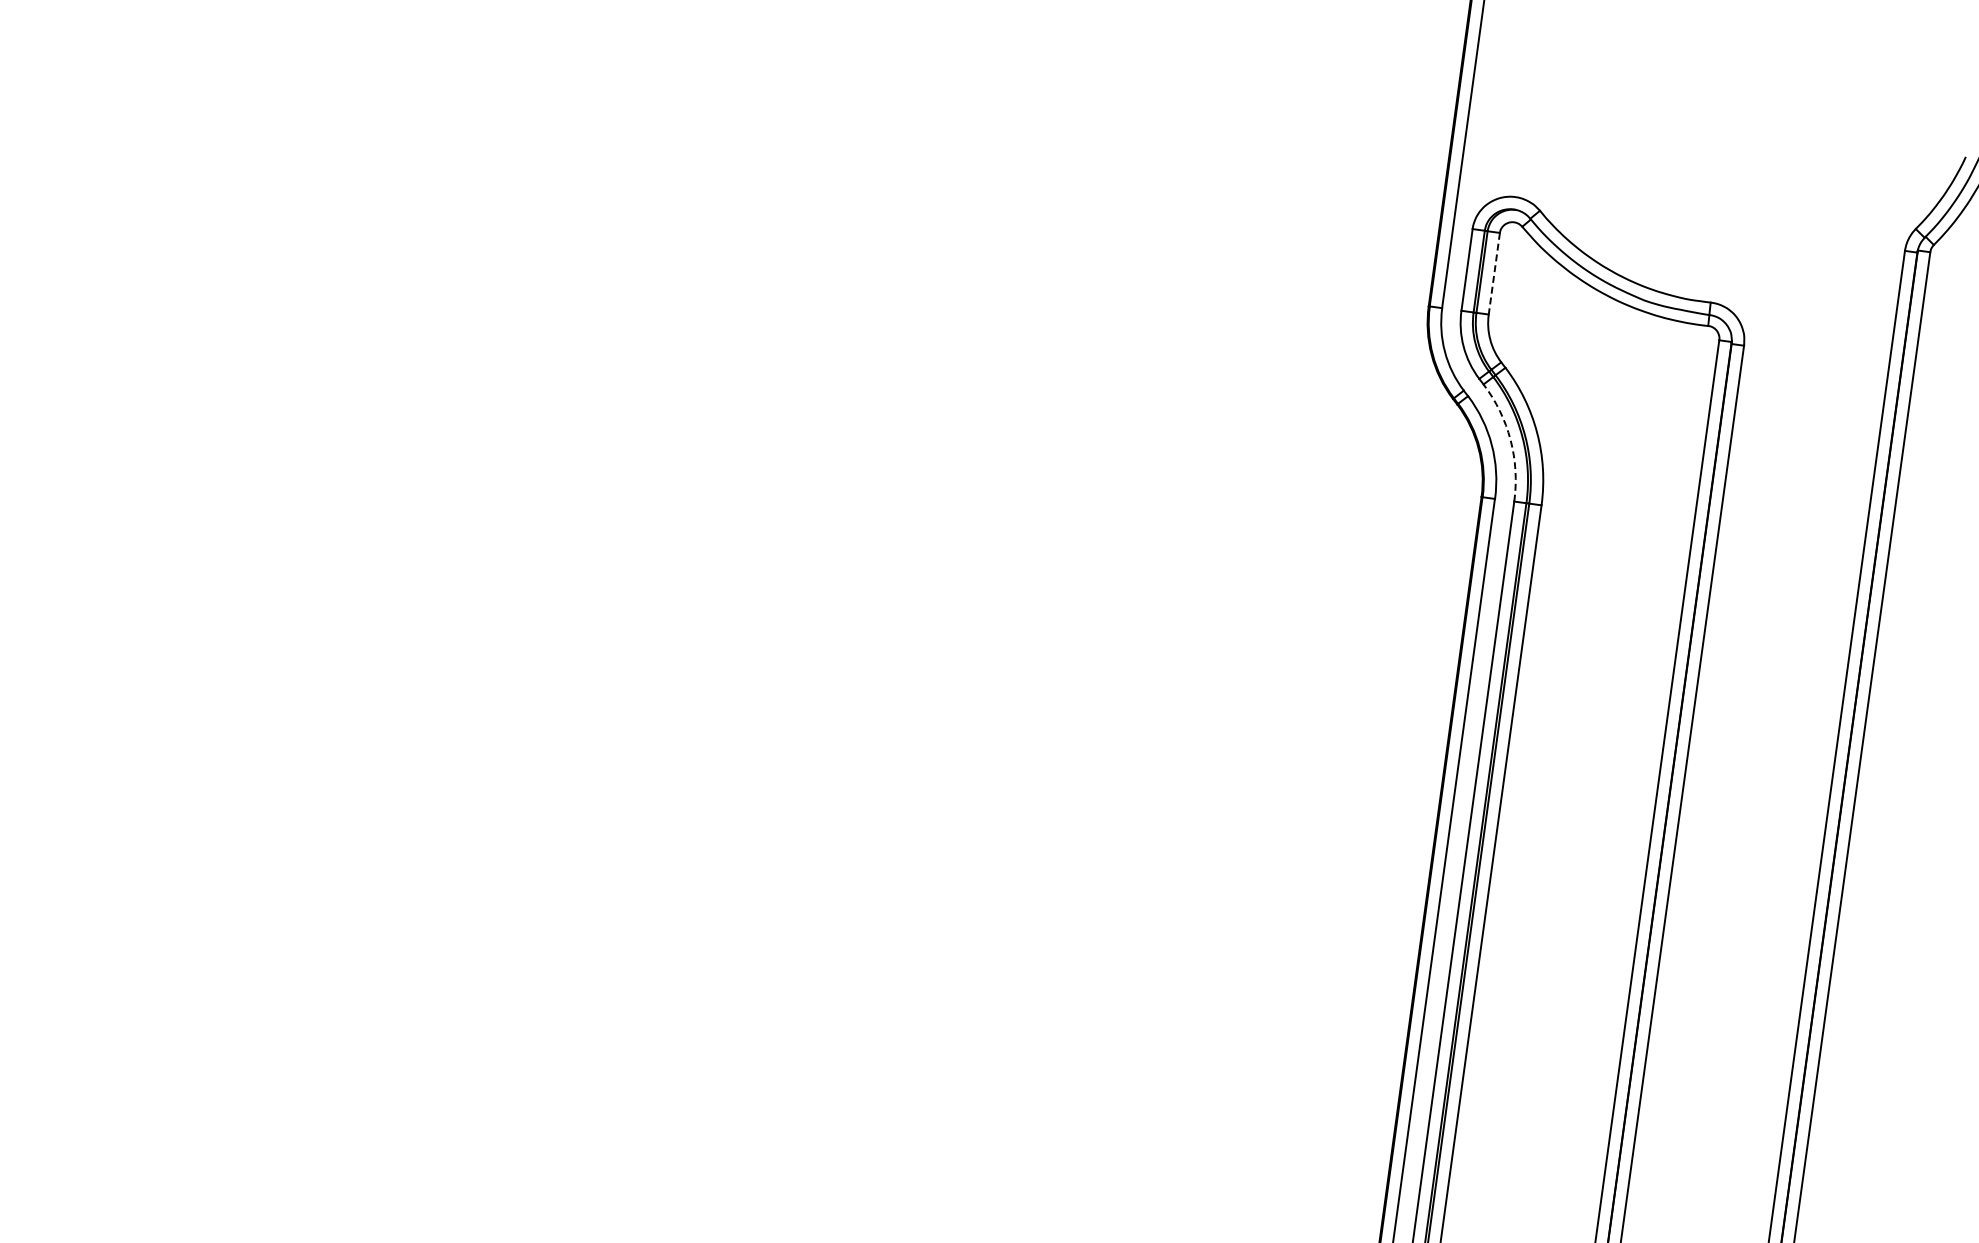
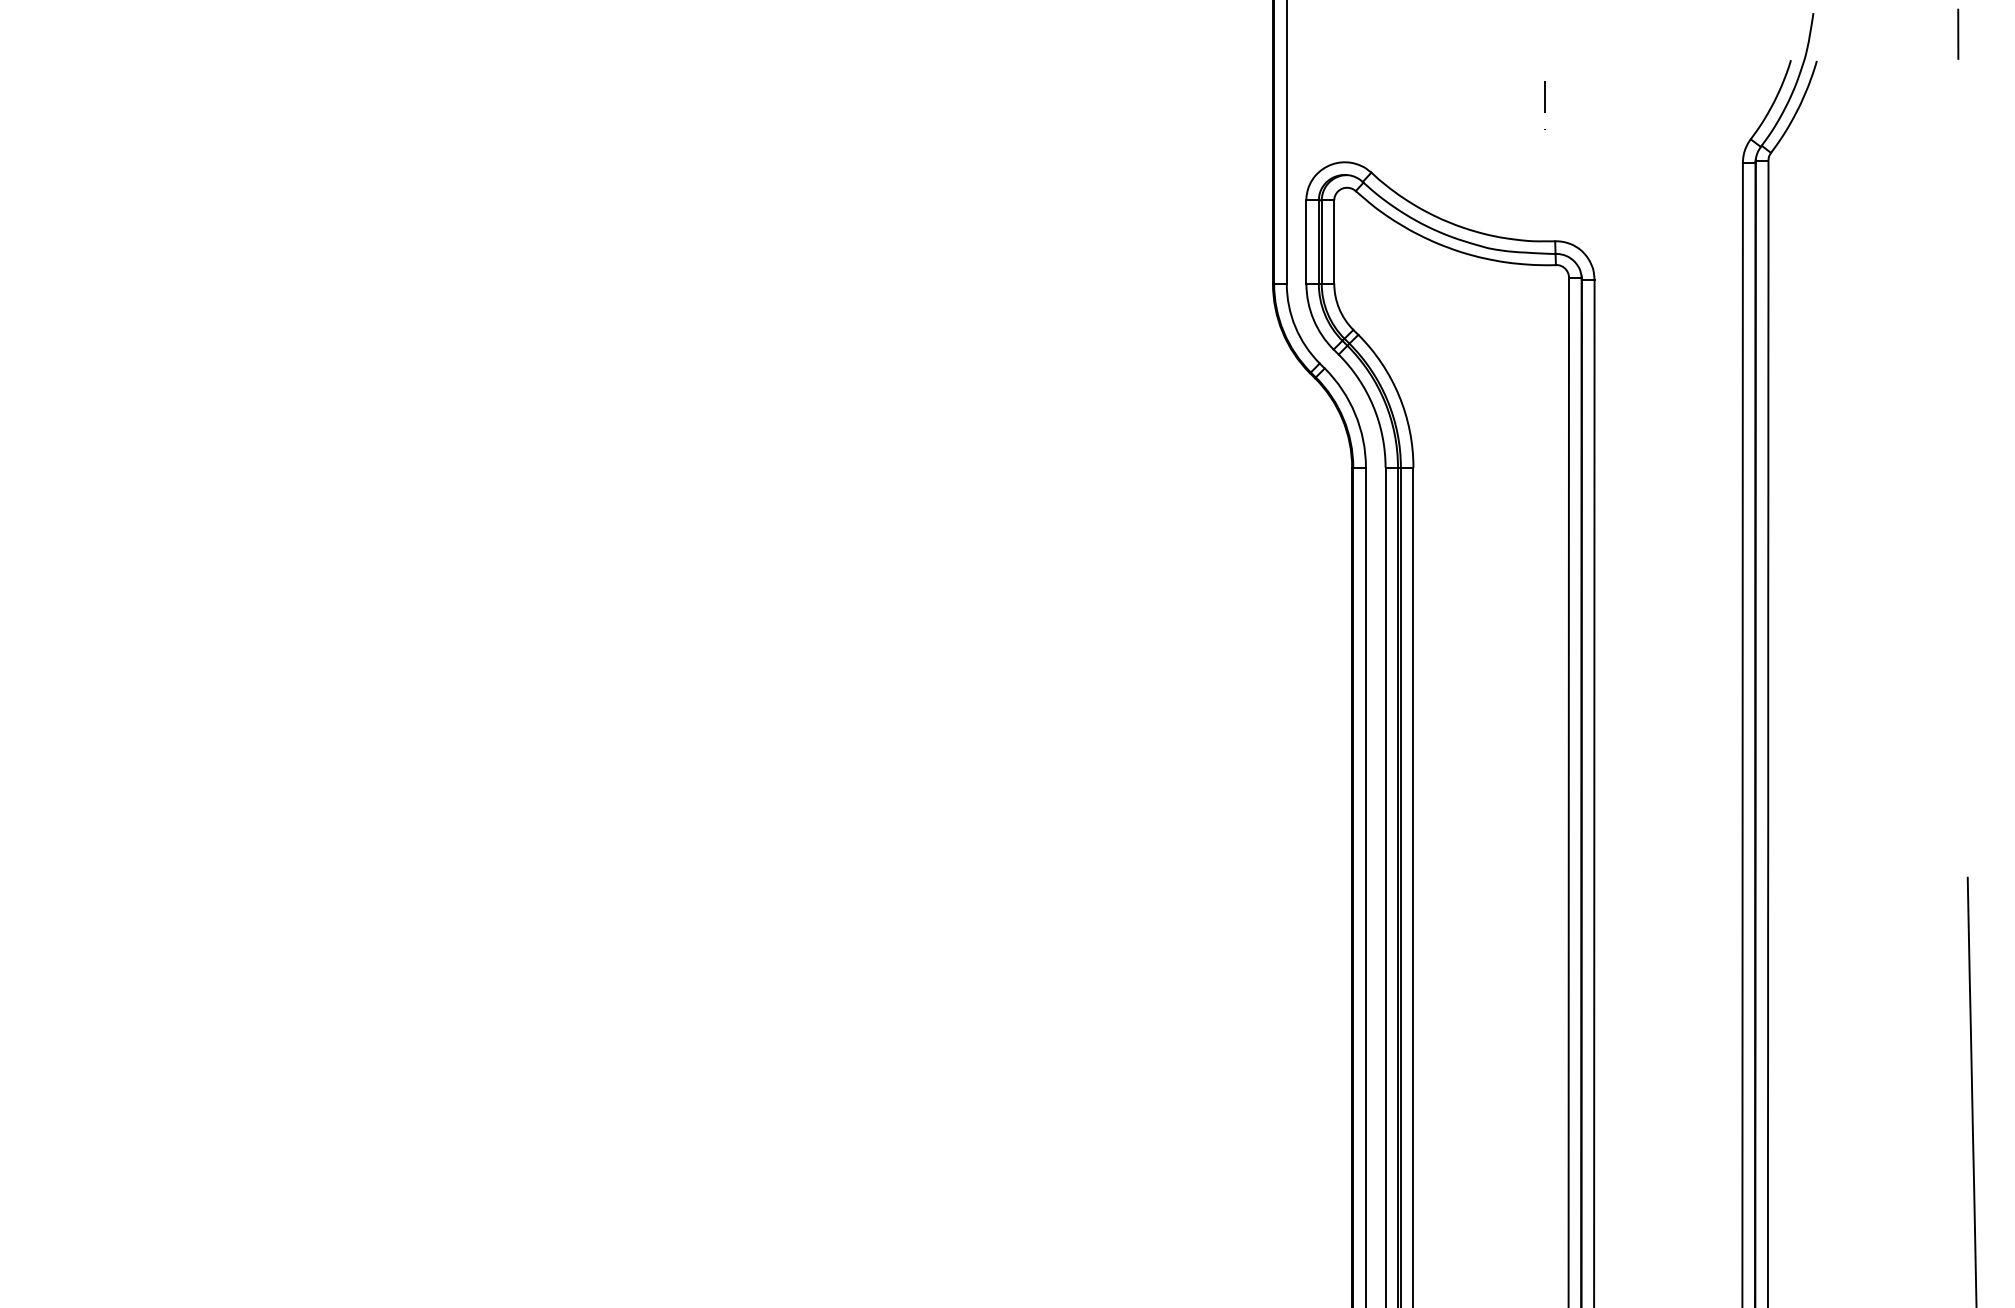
line: (1718, 168) -> (1544, 105), added
line: (1494, 274) -> (1334, 242), dashed -> solid
arc: (1510, 439) -> (1373, 406), dashed -> solid

